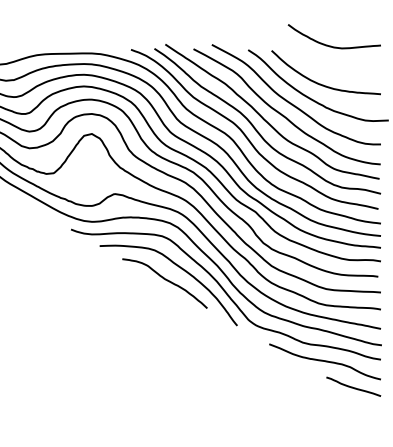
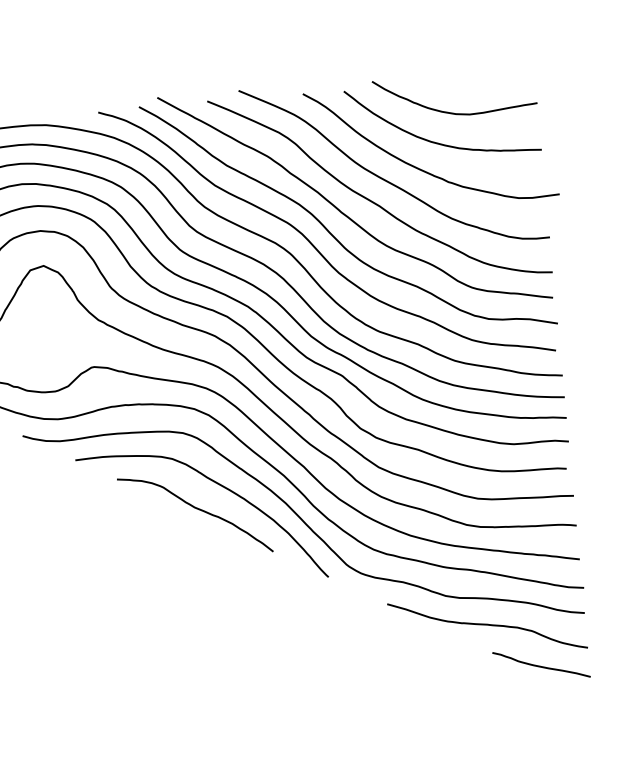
curve: (331, 45) -> (451, 111), moved

